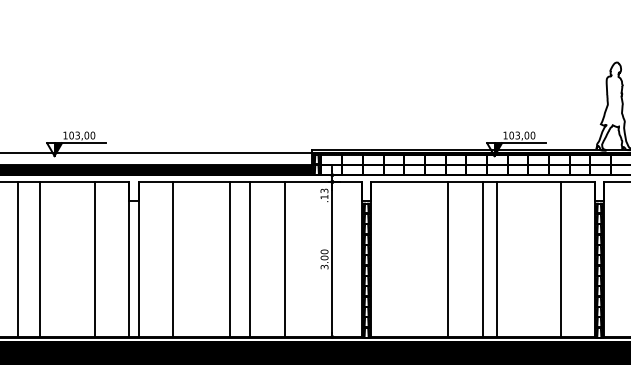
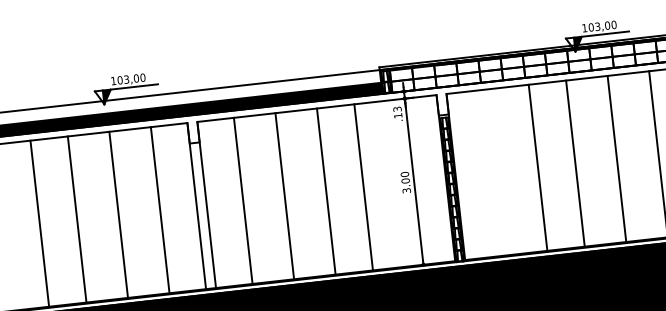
line: (40, 259) -> (118, 214), moved
line: (230, 259) -> (284, 196), moved
line: (496, 259) -> (616, 158), moved

